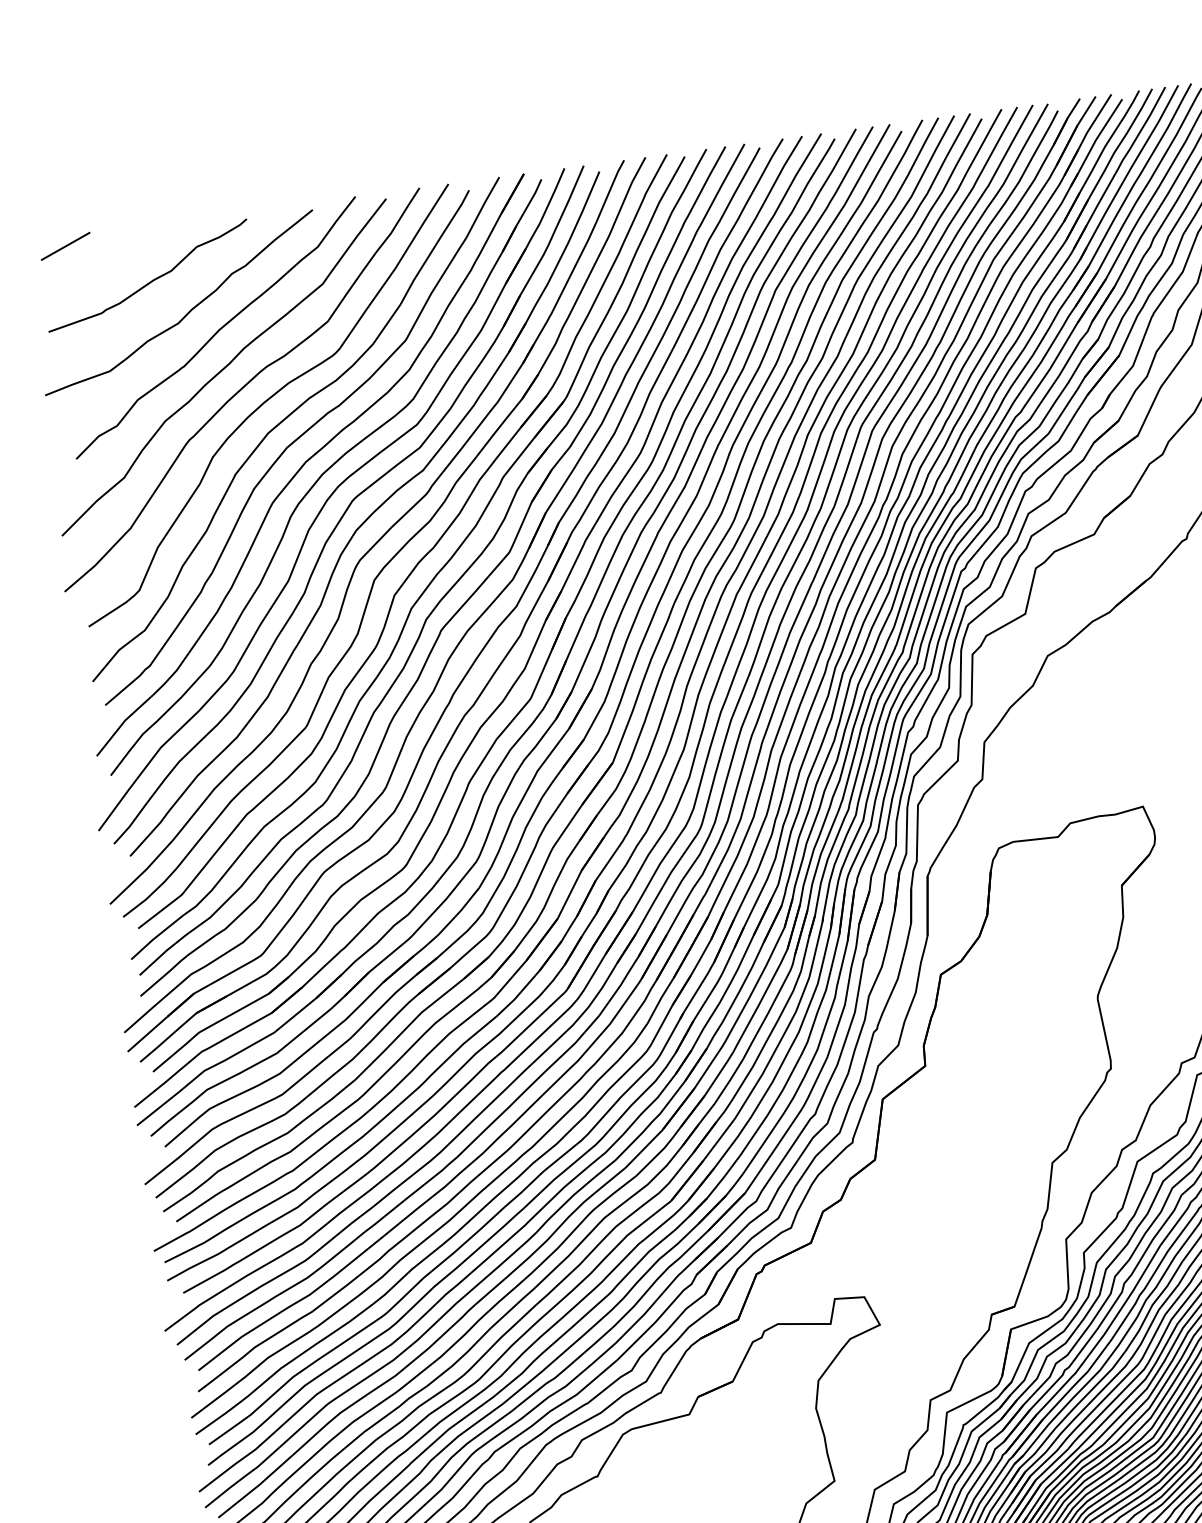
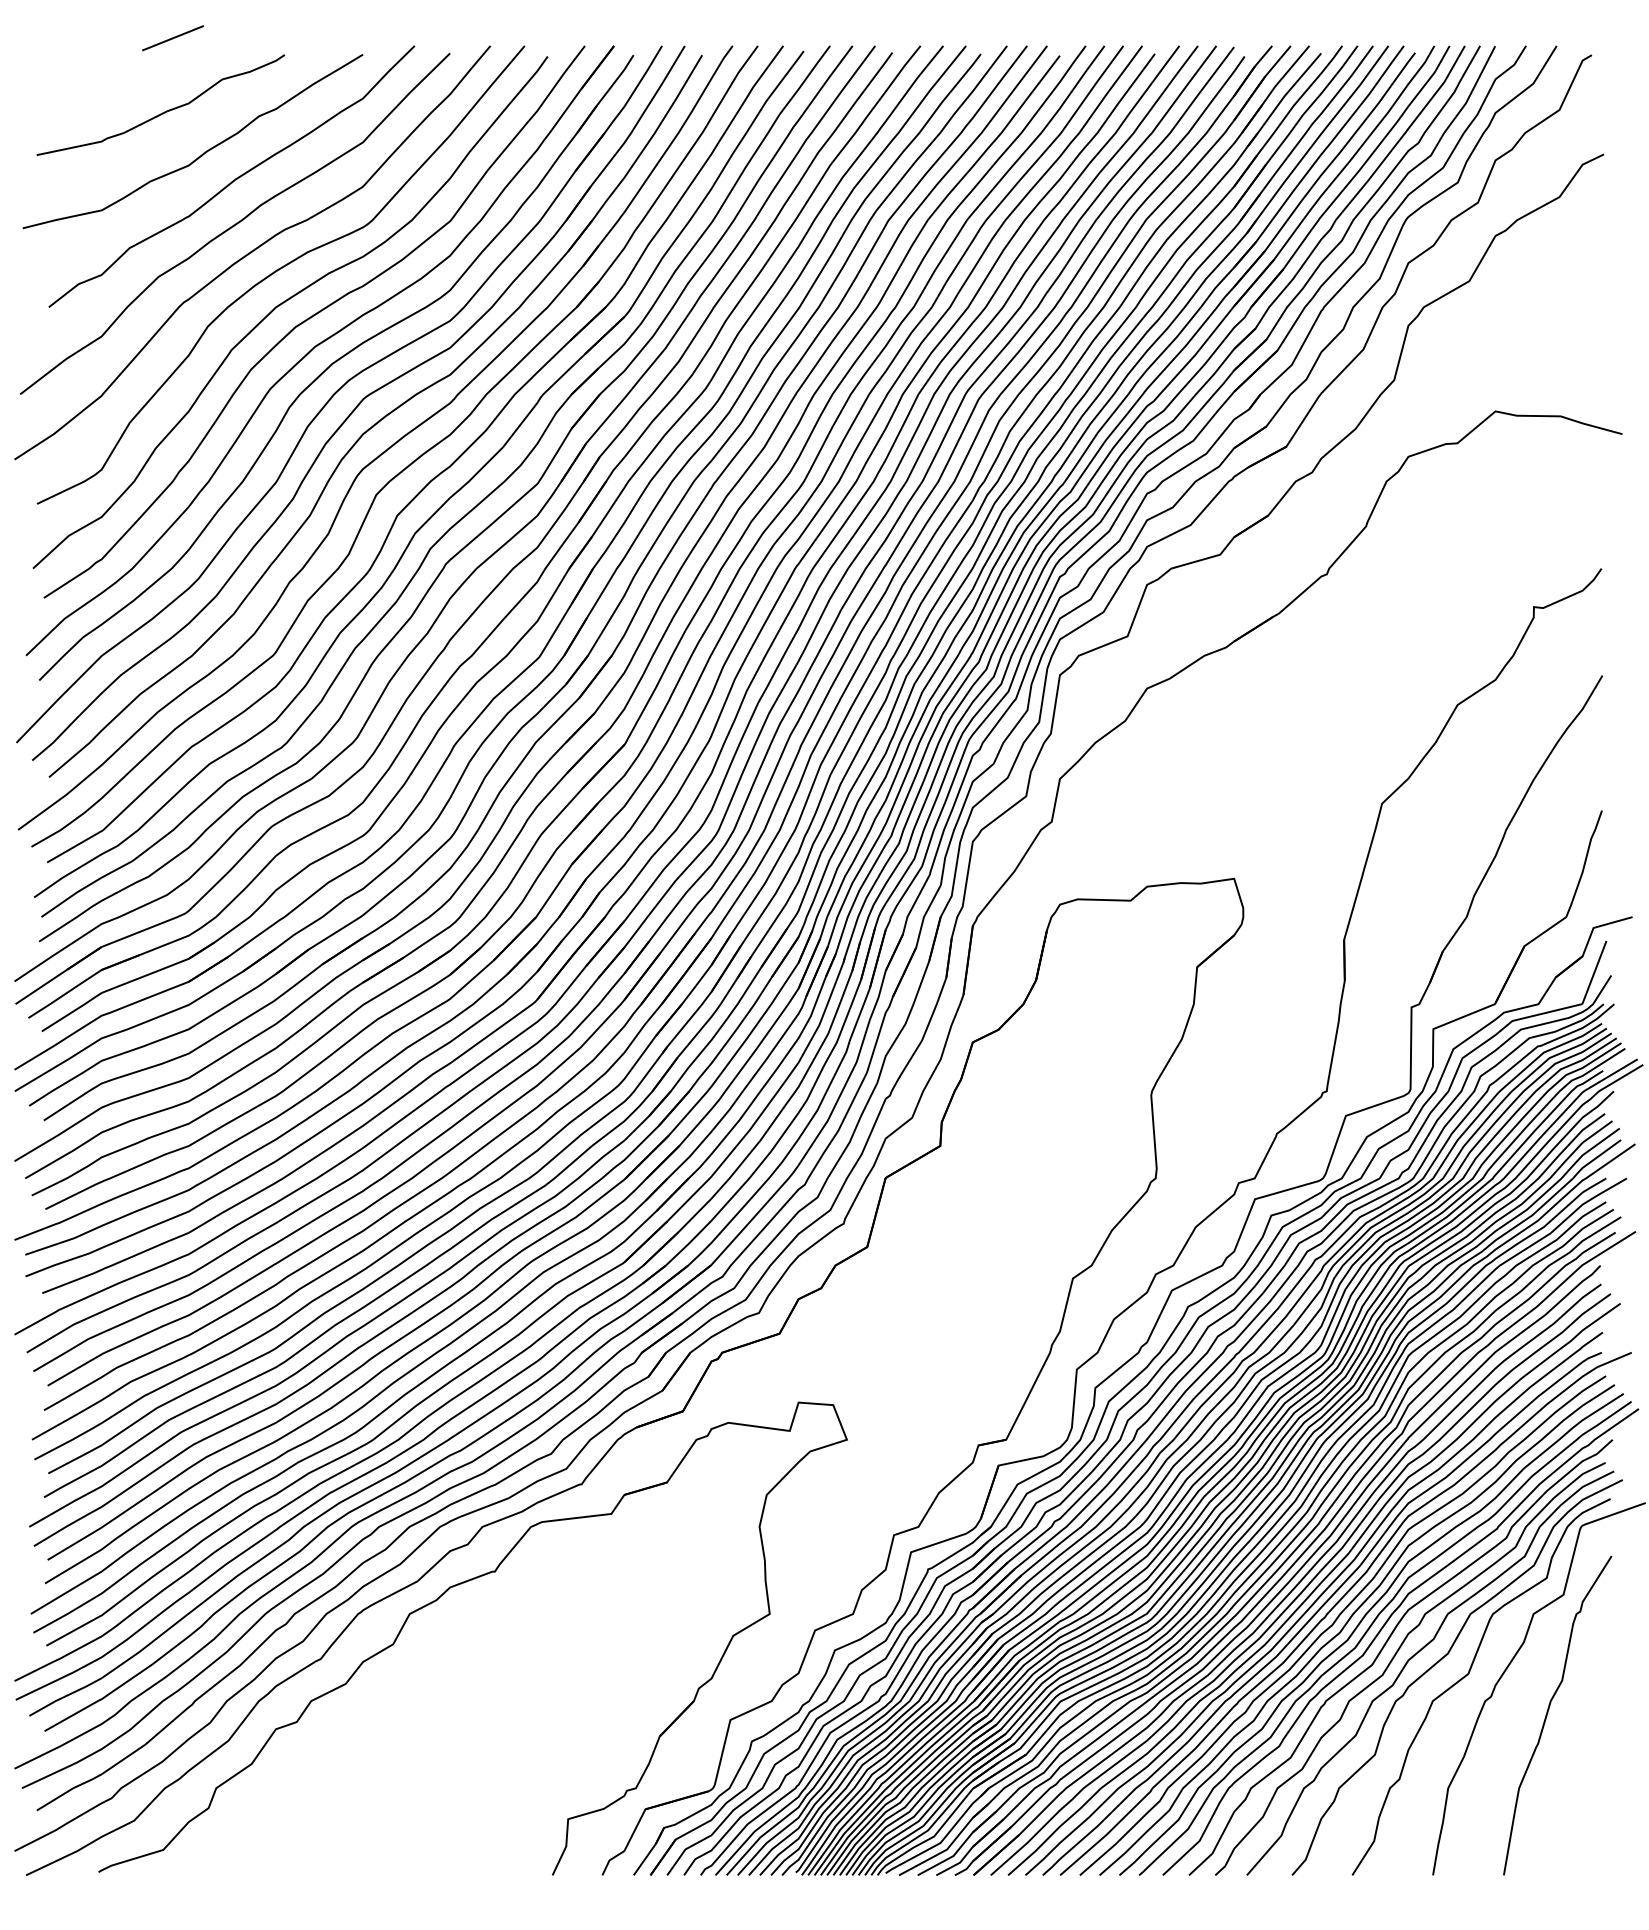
line: (65, 246) -> (172, 38), moved

